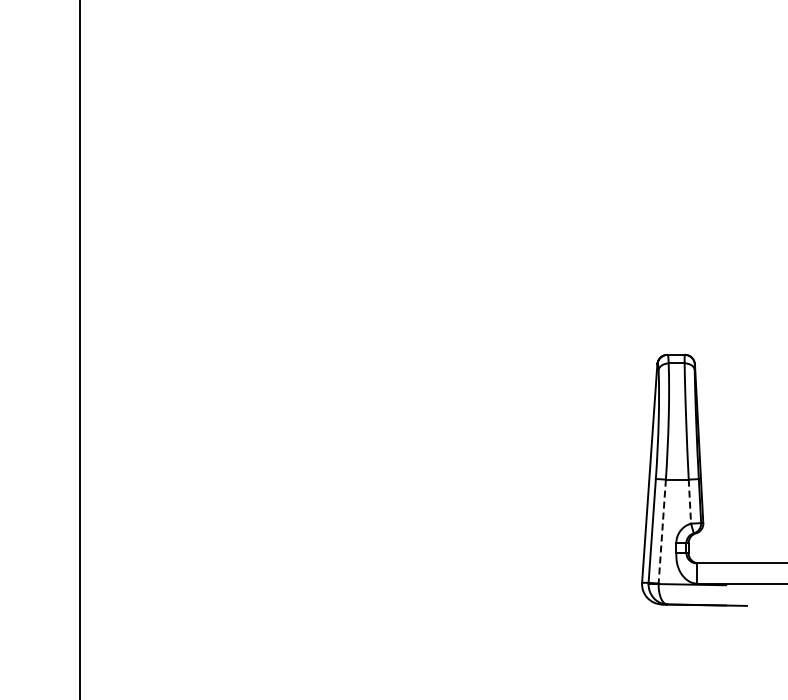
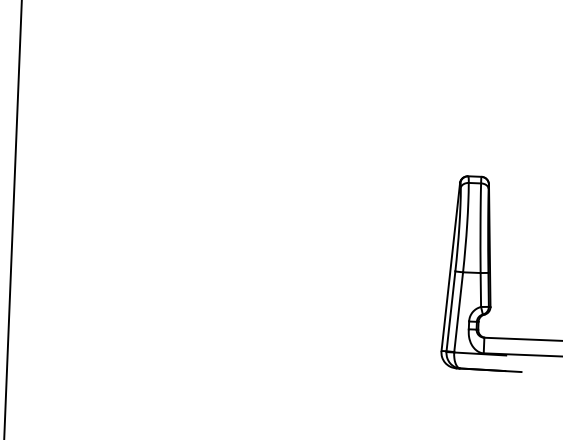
line: (689, 502) -> (480, 290), dashed -> solid
line: (662, 532) -> (458, 312), dashed -> solid

